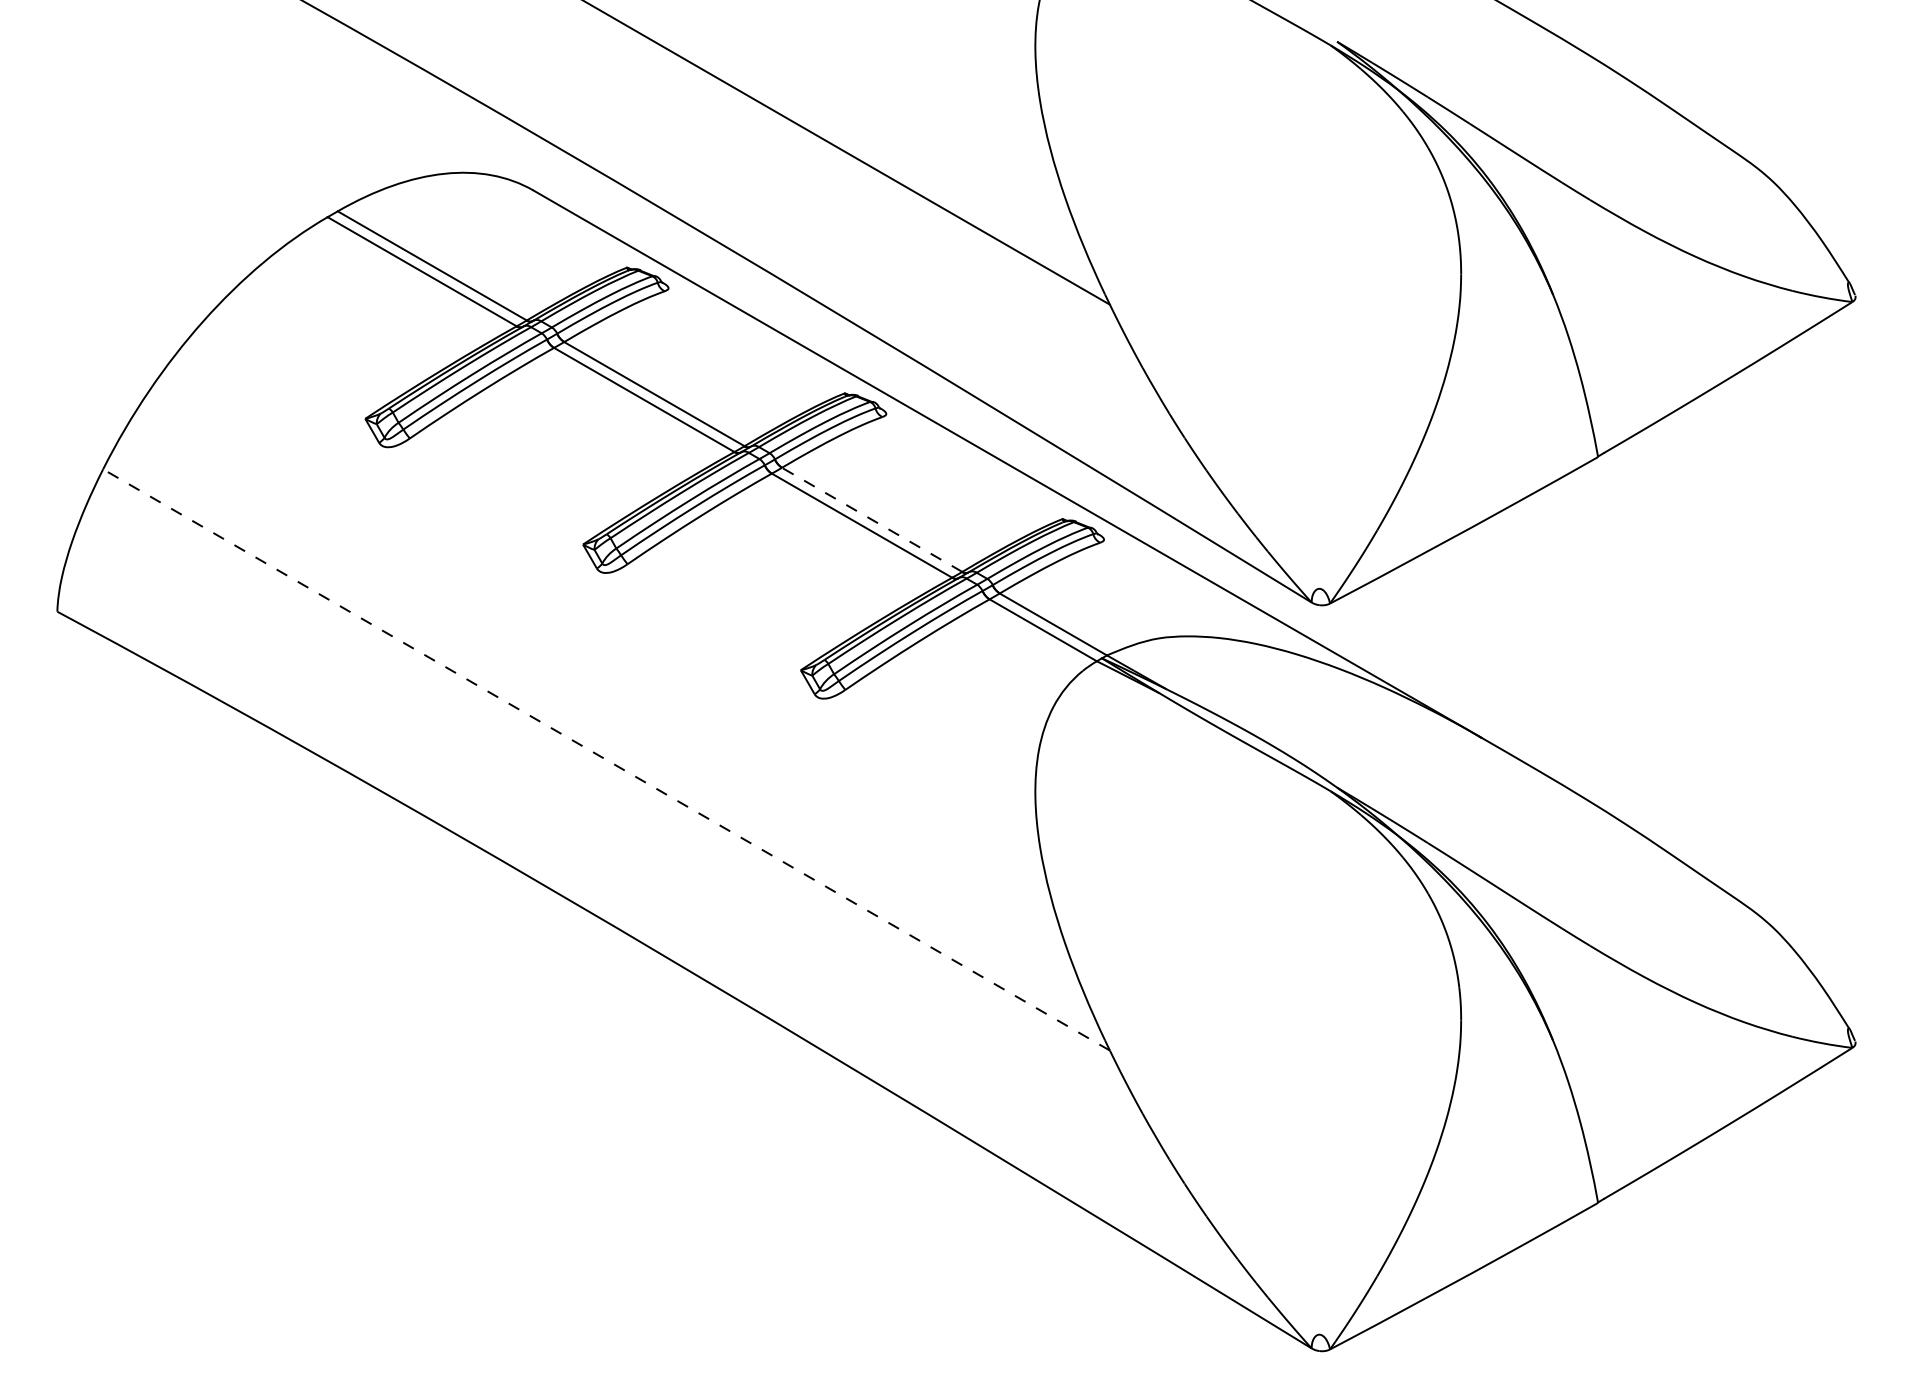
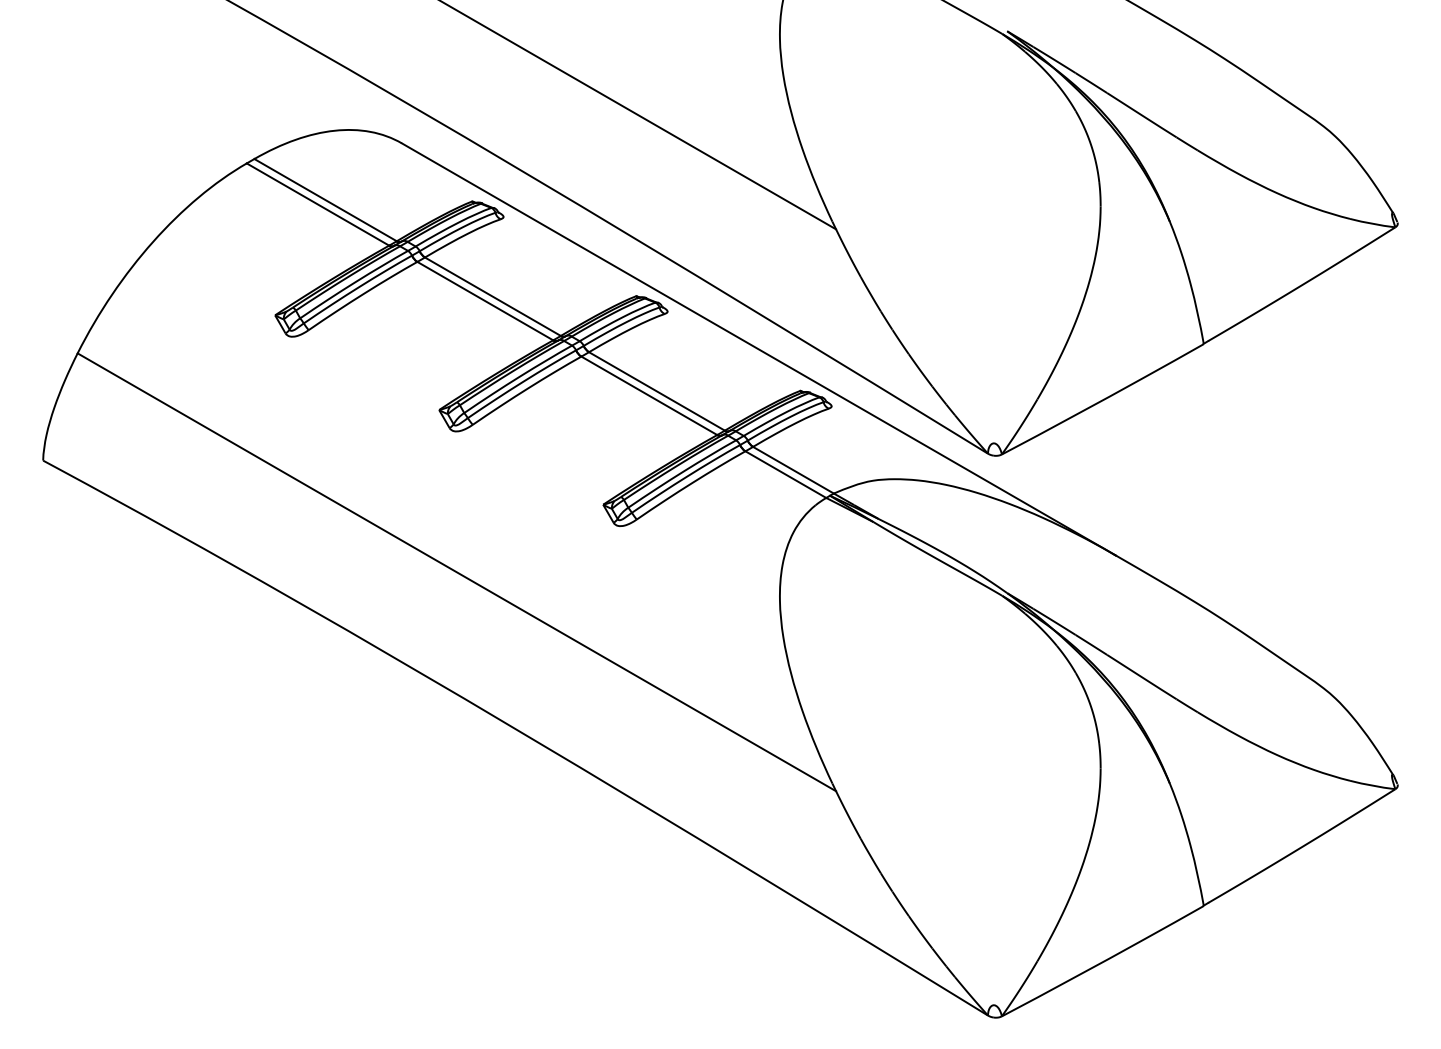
line: (871, 519) -> (656, 391), dashed -> solid
line: (606, 759) -> (456, 571), dashed -> solid

